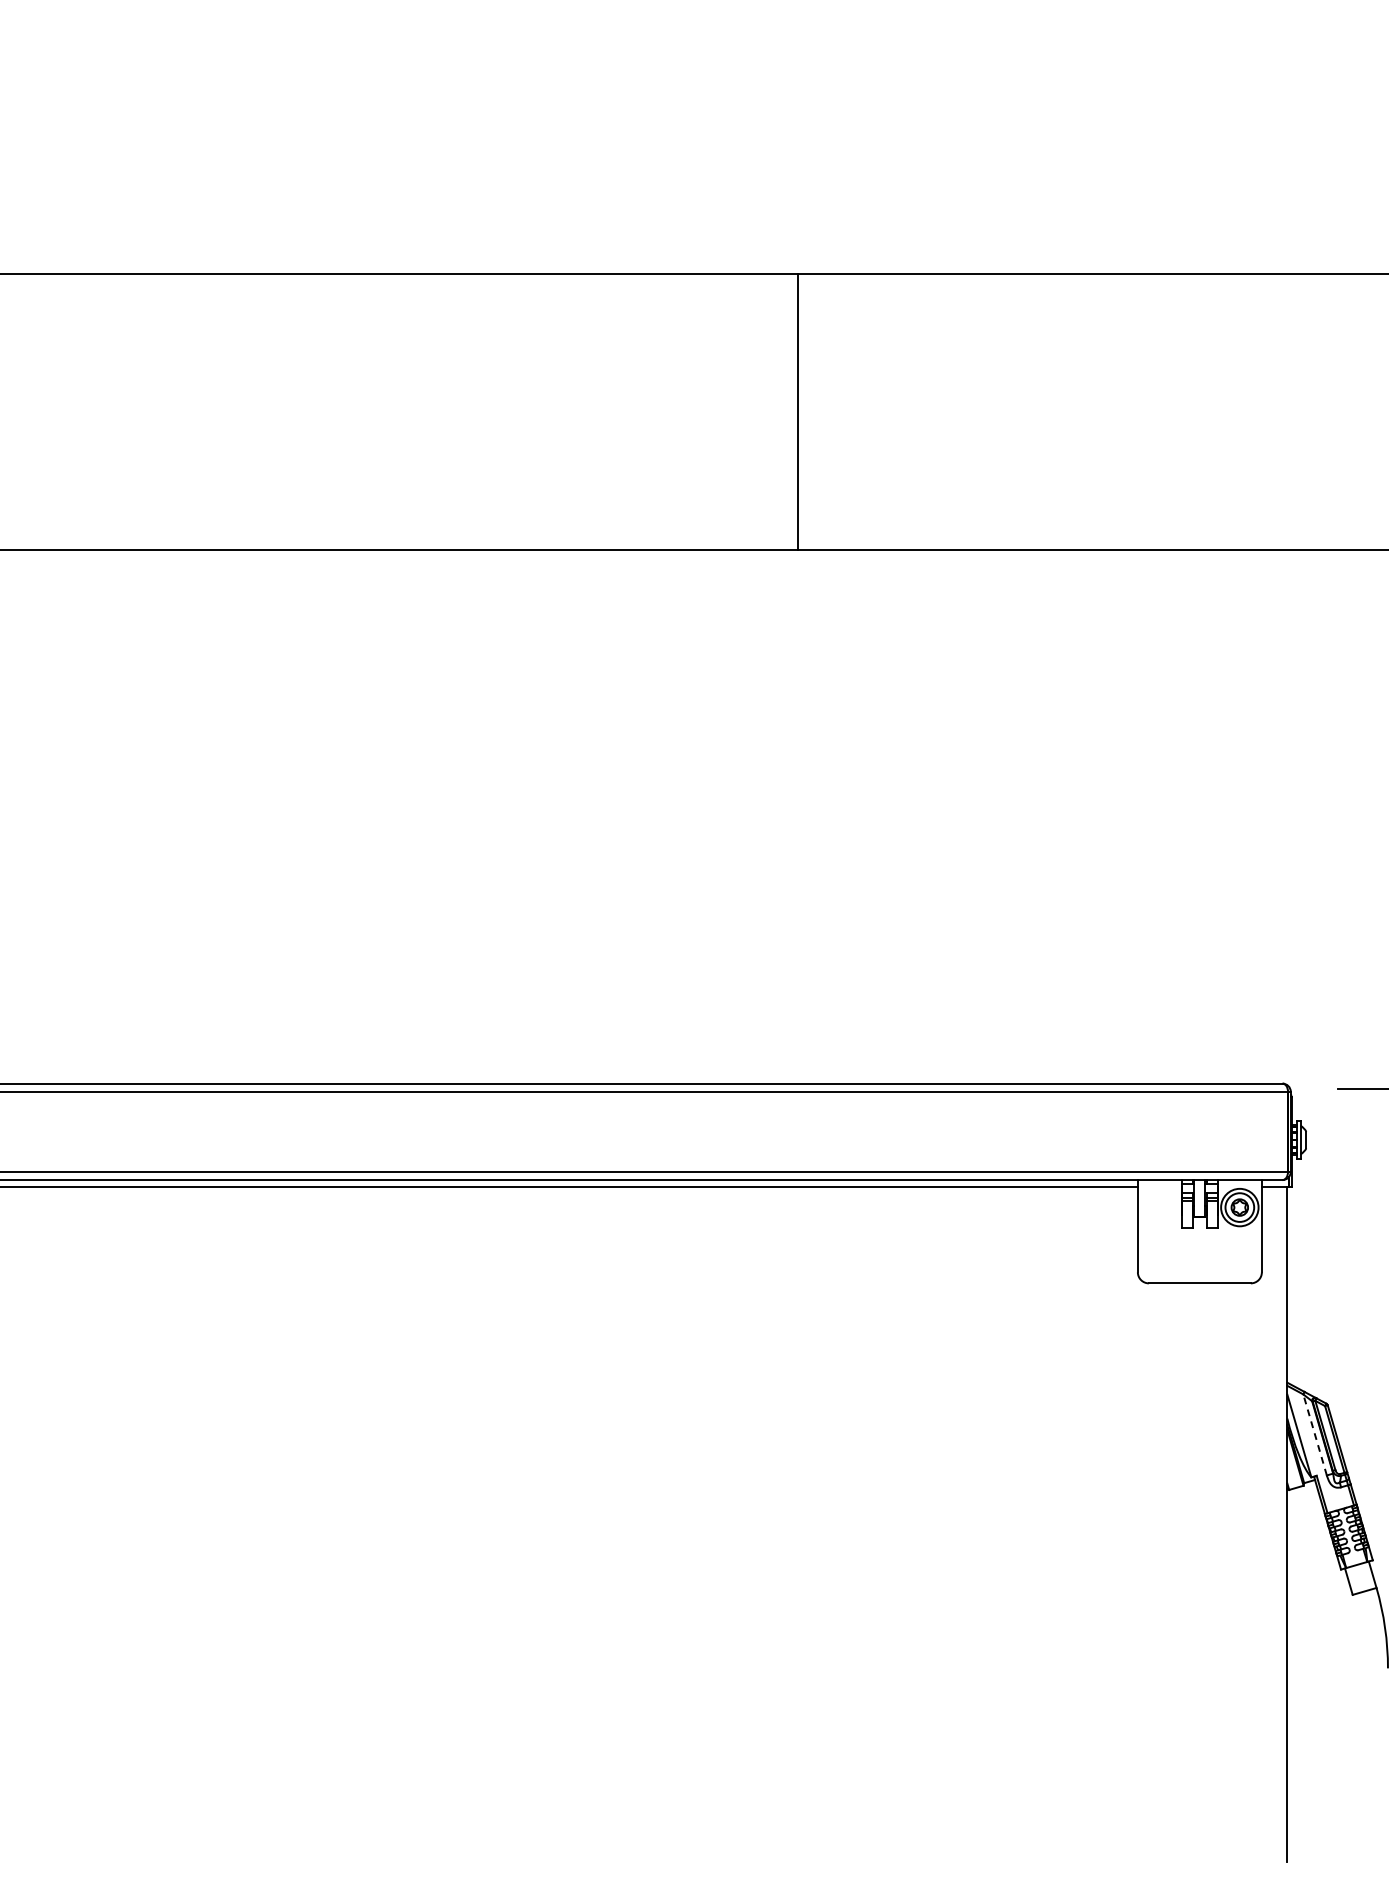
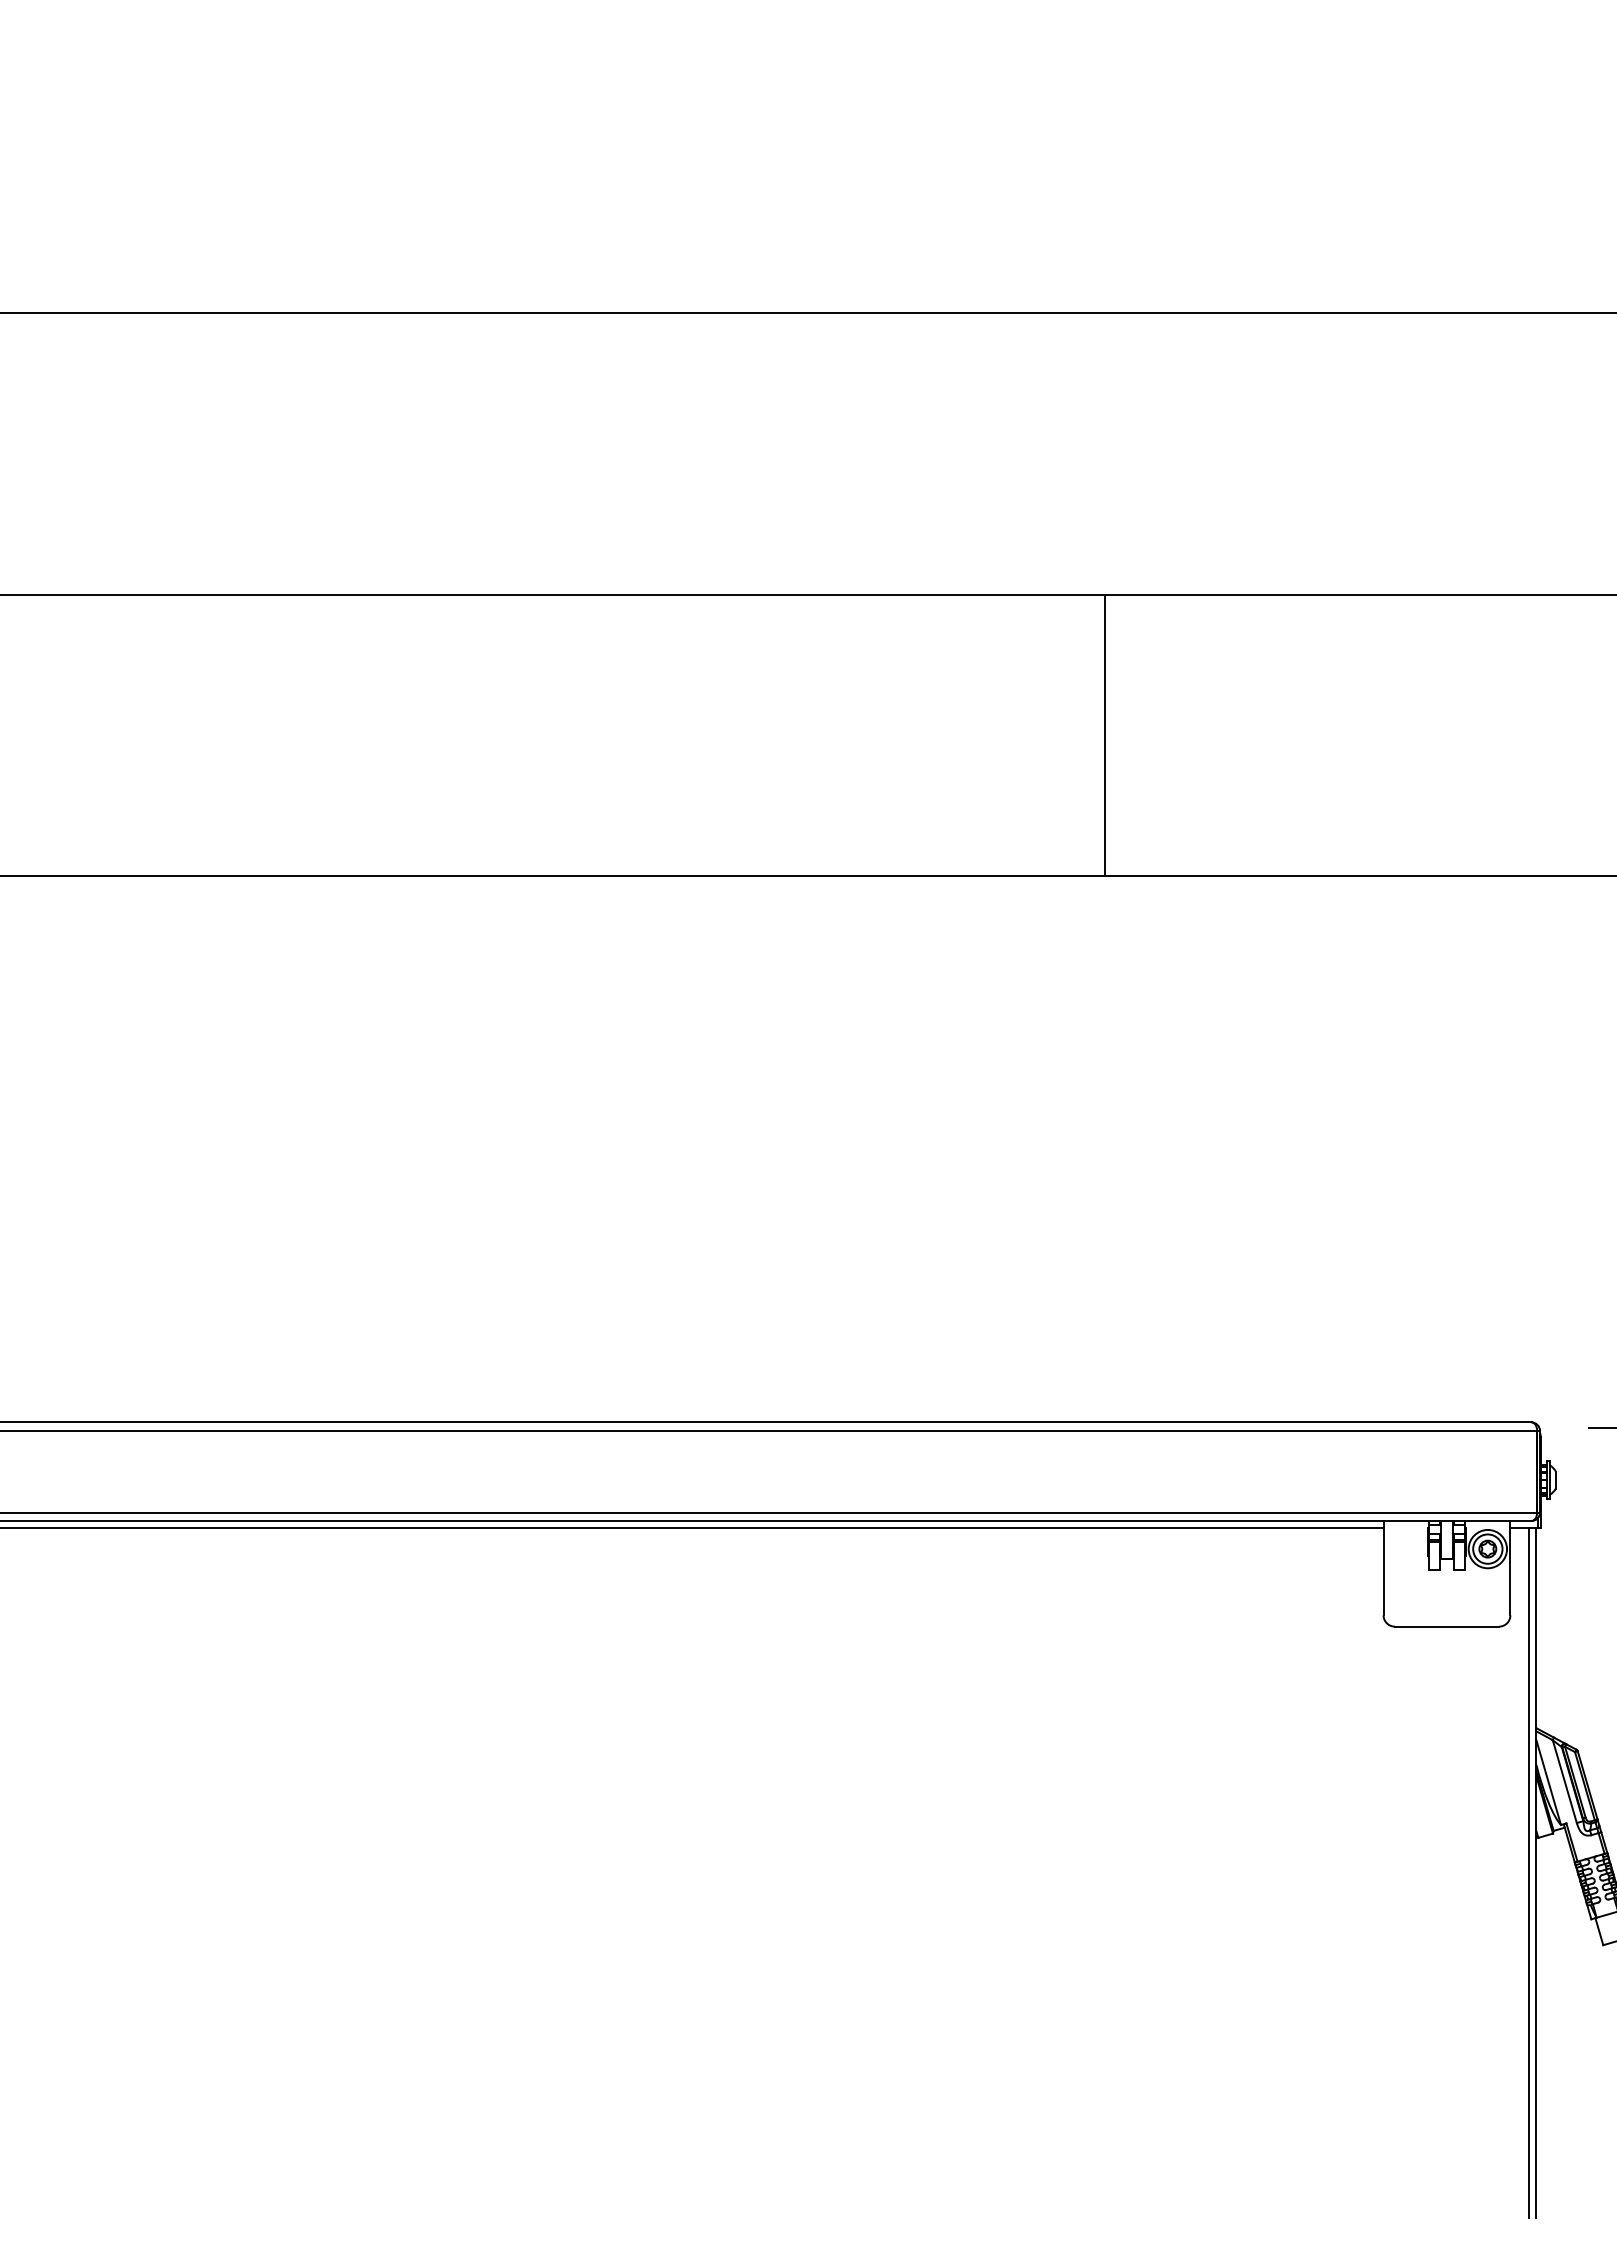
line: (798, 411) -> (1105, 735), moved
line: (1314, 1434) -> (1564, 1781), dashed -> solid
line: (1279, 1524) -> (1528, 1873), added

